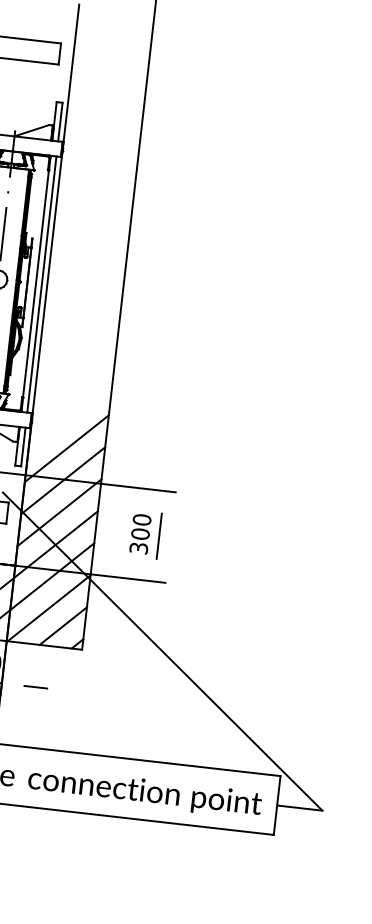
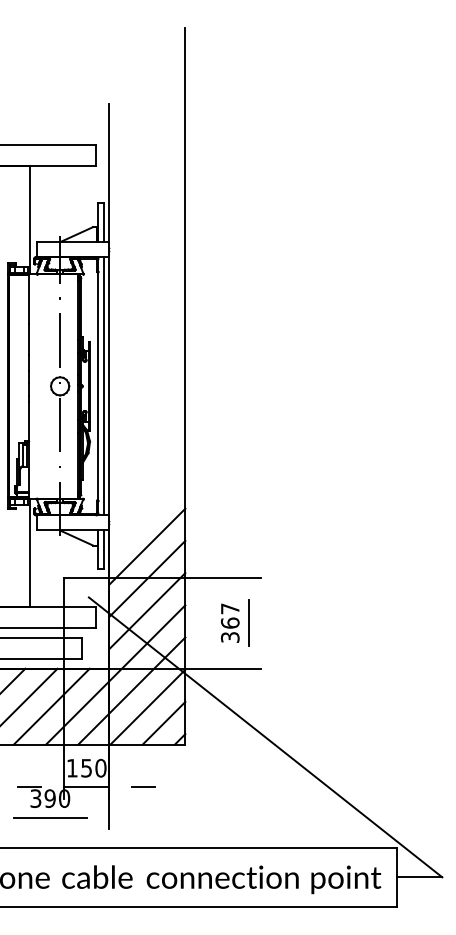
text: (140, 526) -> (229, 615), 300 -> 367

